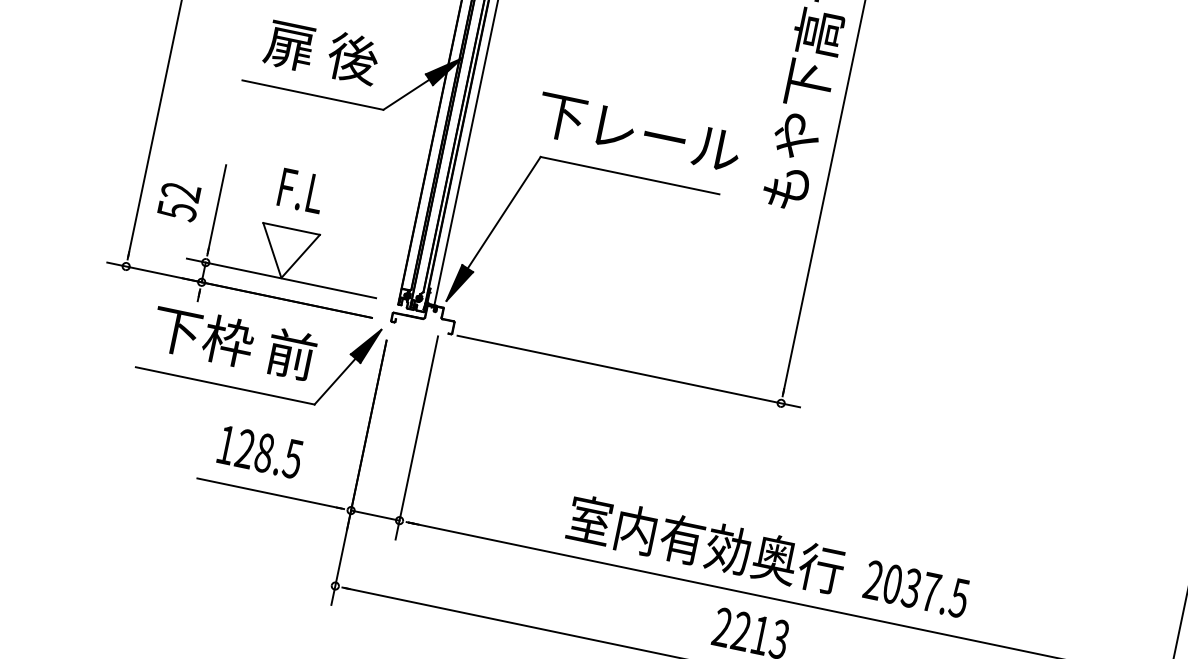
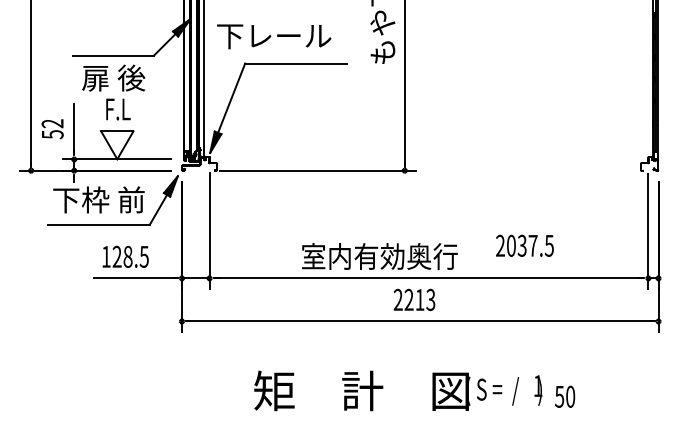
text: (321, 50) -> (113, 77), moved
text: (639, 133) -> (274, 36), moved
text: (915, 588) -> (524, 245), moved

